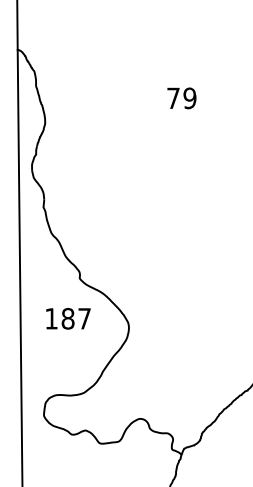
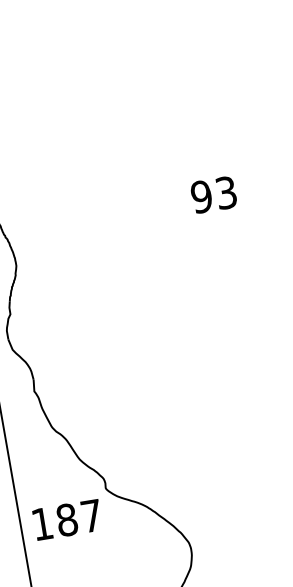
text: (181, 98) -> (213, 195), 79 -> 93
text: (68, 318) -> (67, 519), moved

